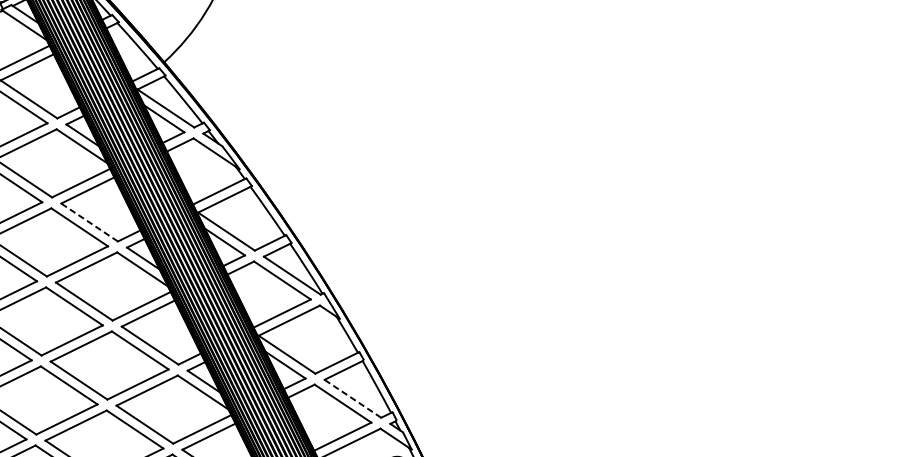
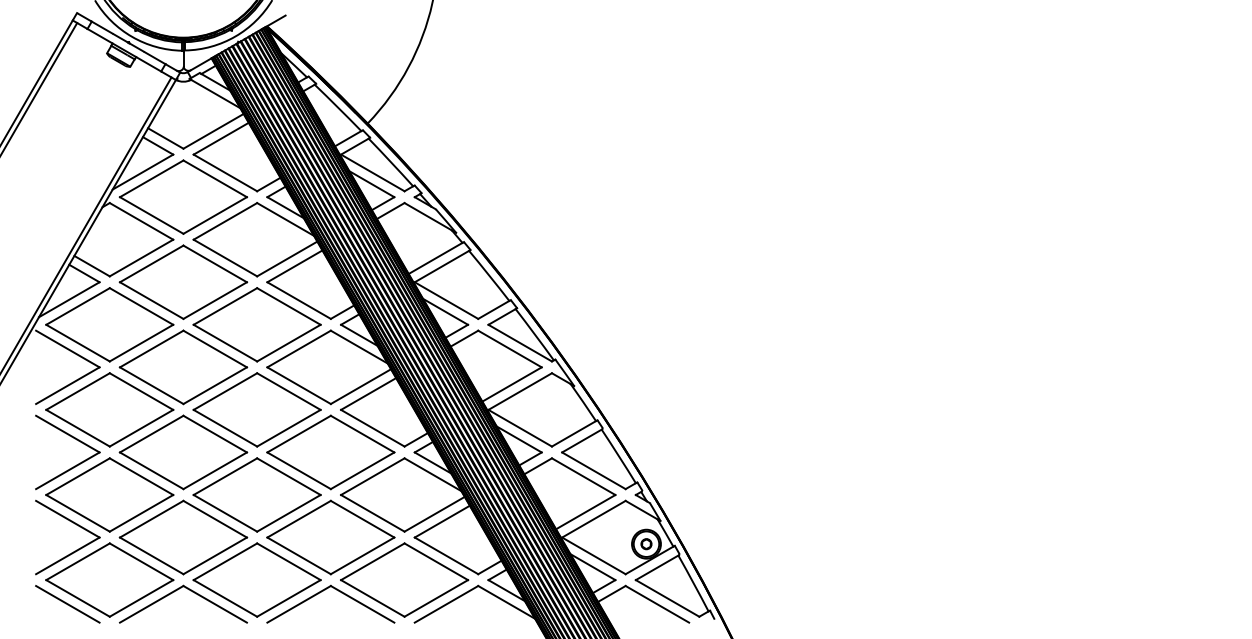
line: (89, 222) -> (299, 300), dashed -> solid
line: (352, 398) -> (593, 470), dashed -> solid

